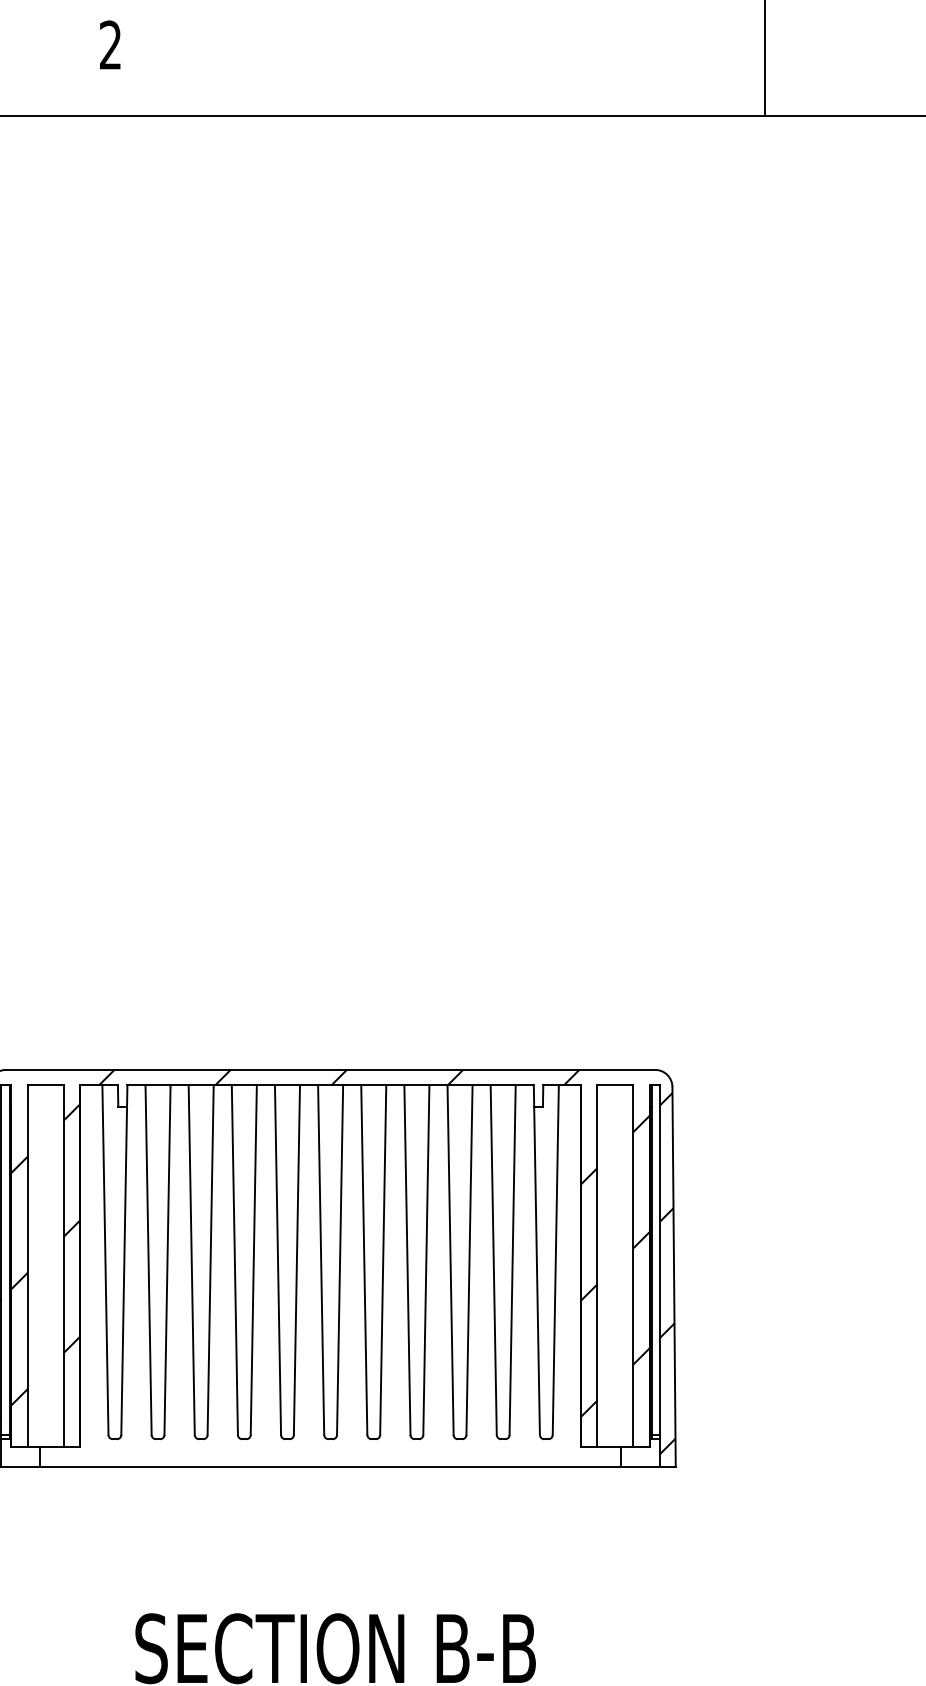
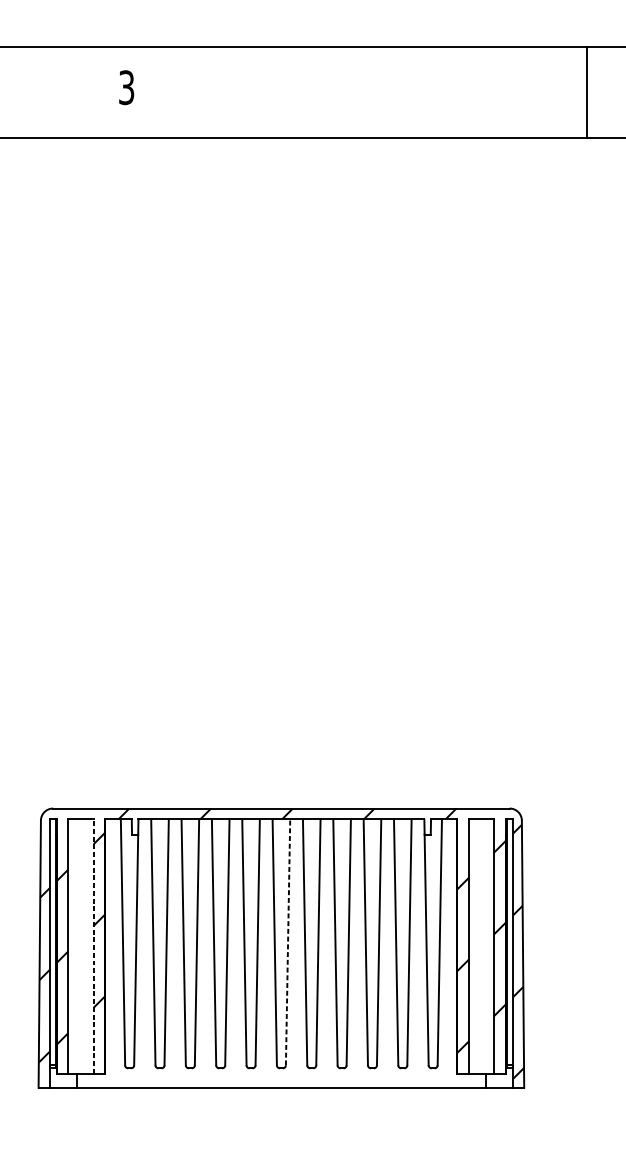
text: (110, 45) -> (126, 87), 2 -> 3
line: (340, 1260) -> (288, 942), solid -> dashed
line: (63, 1266) -> (93, 946), solid -> dashed

